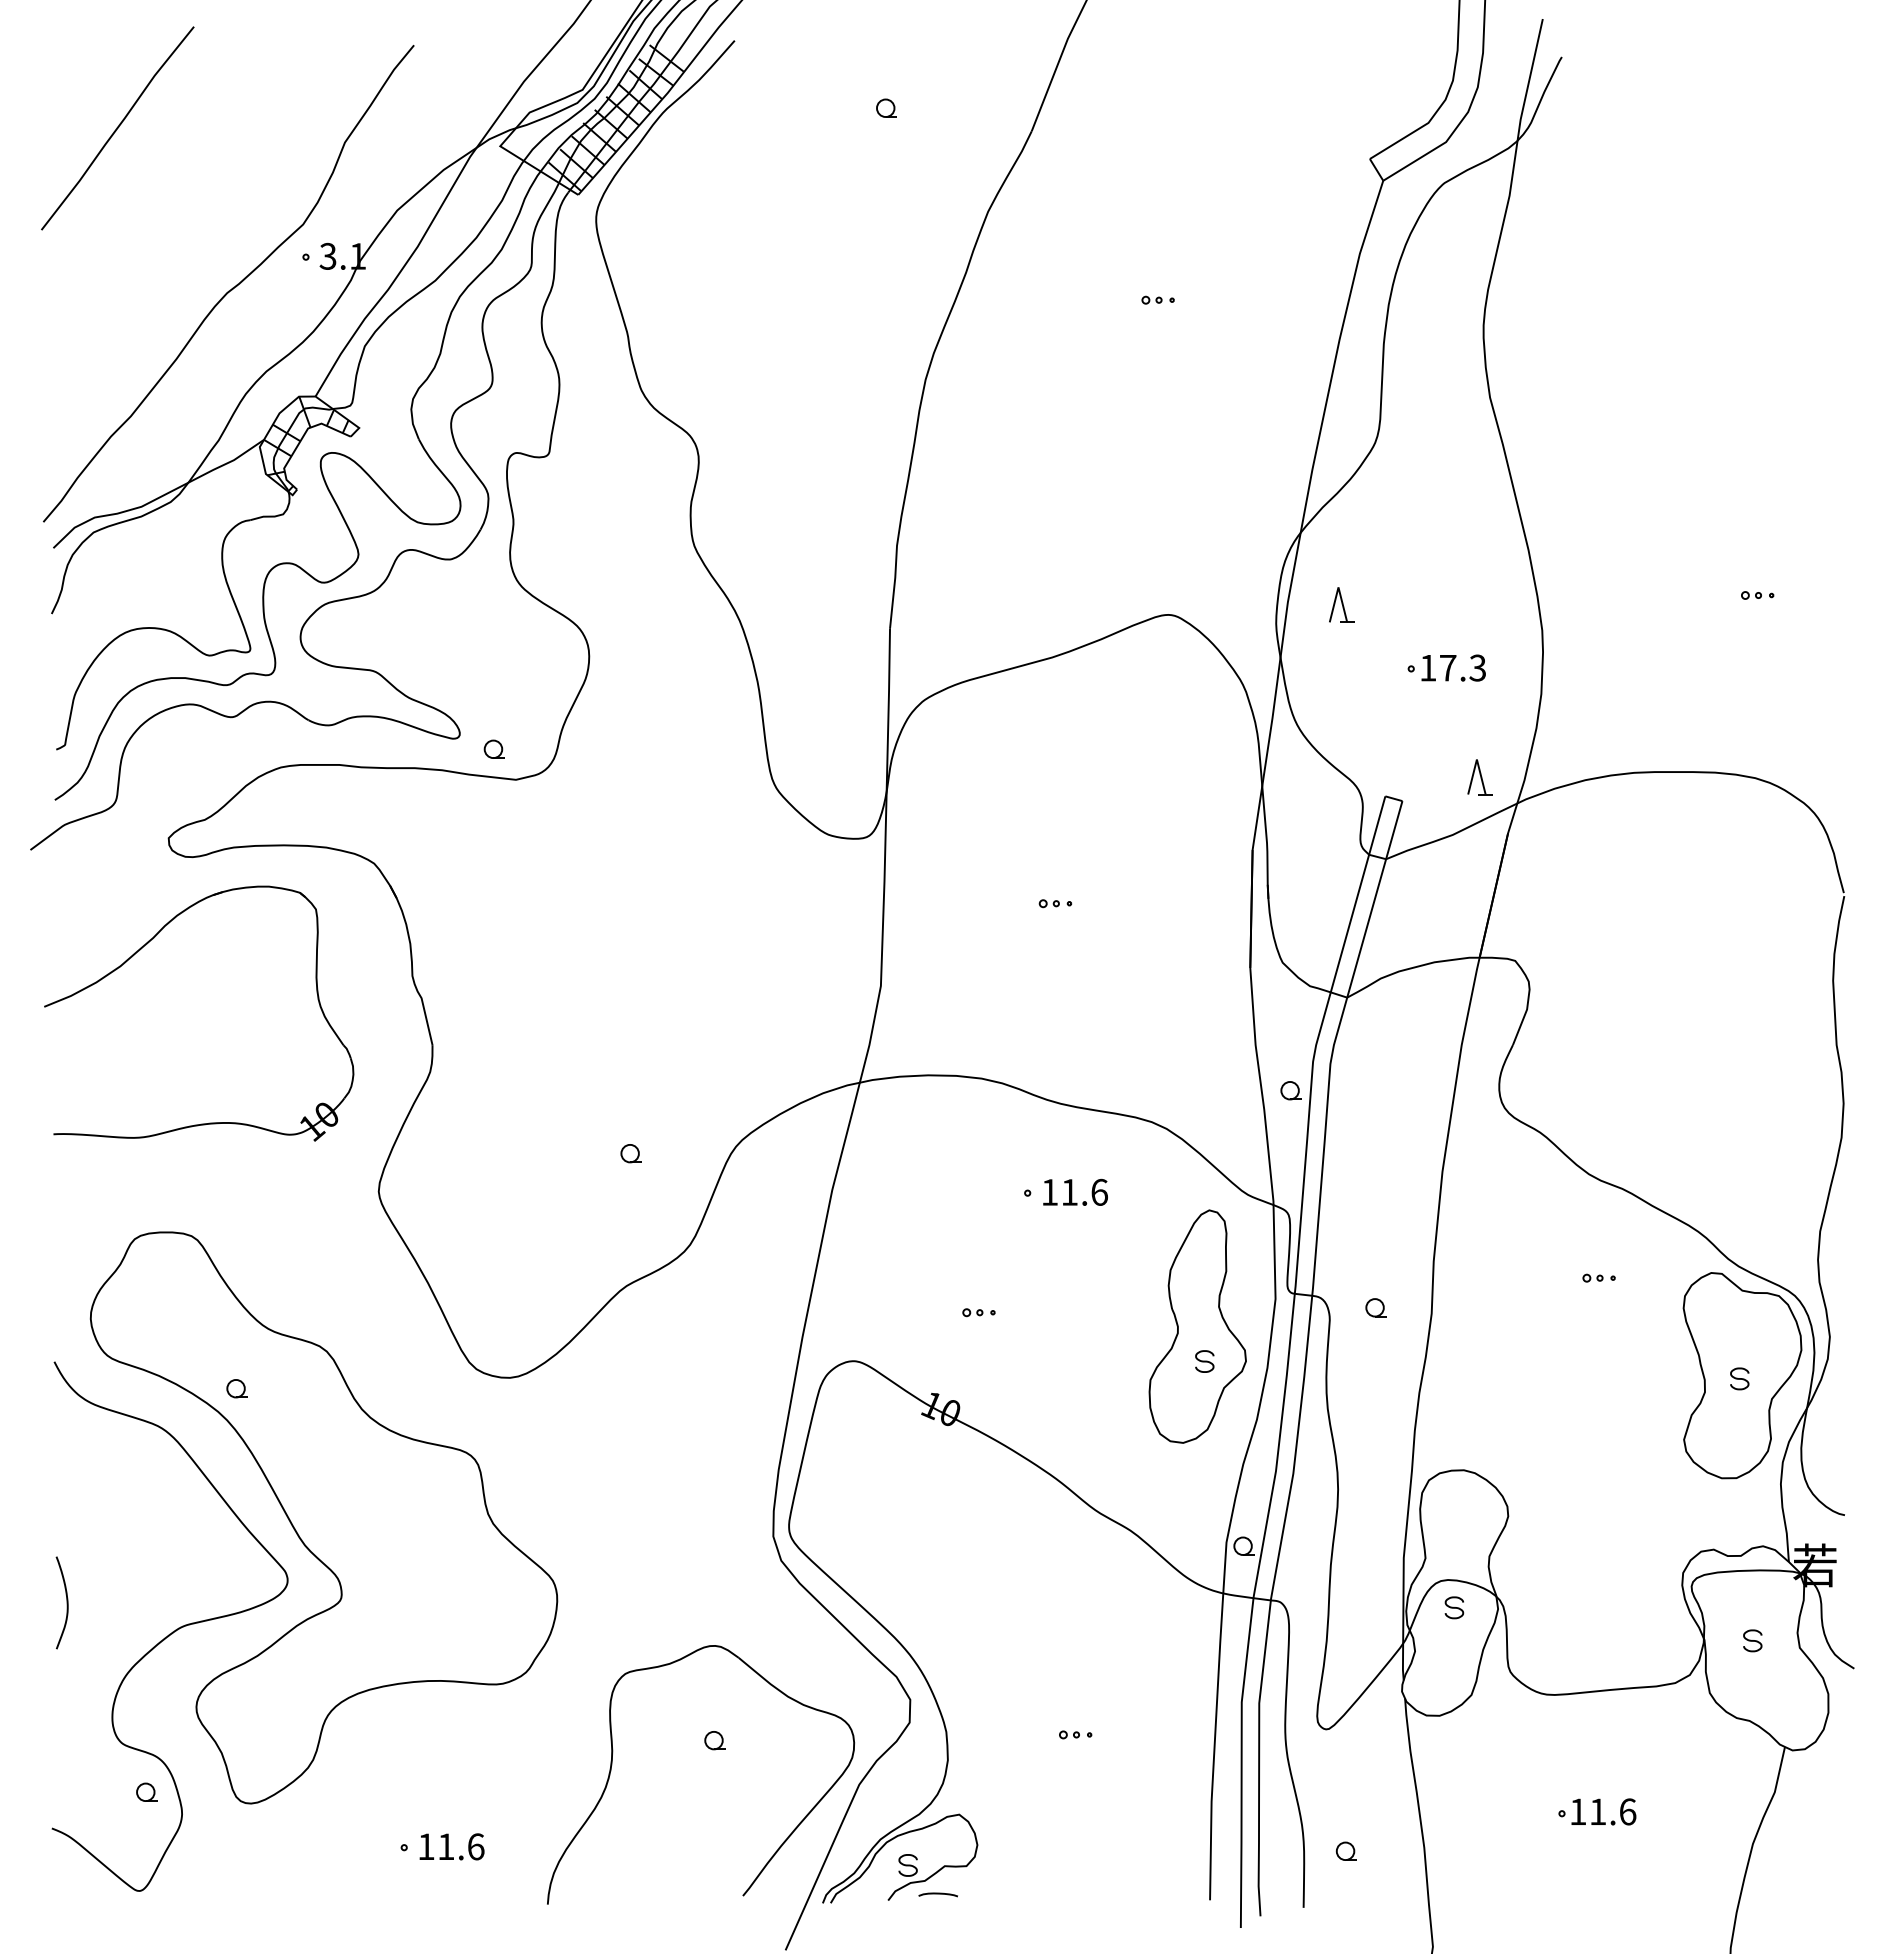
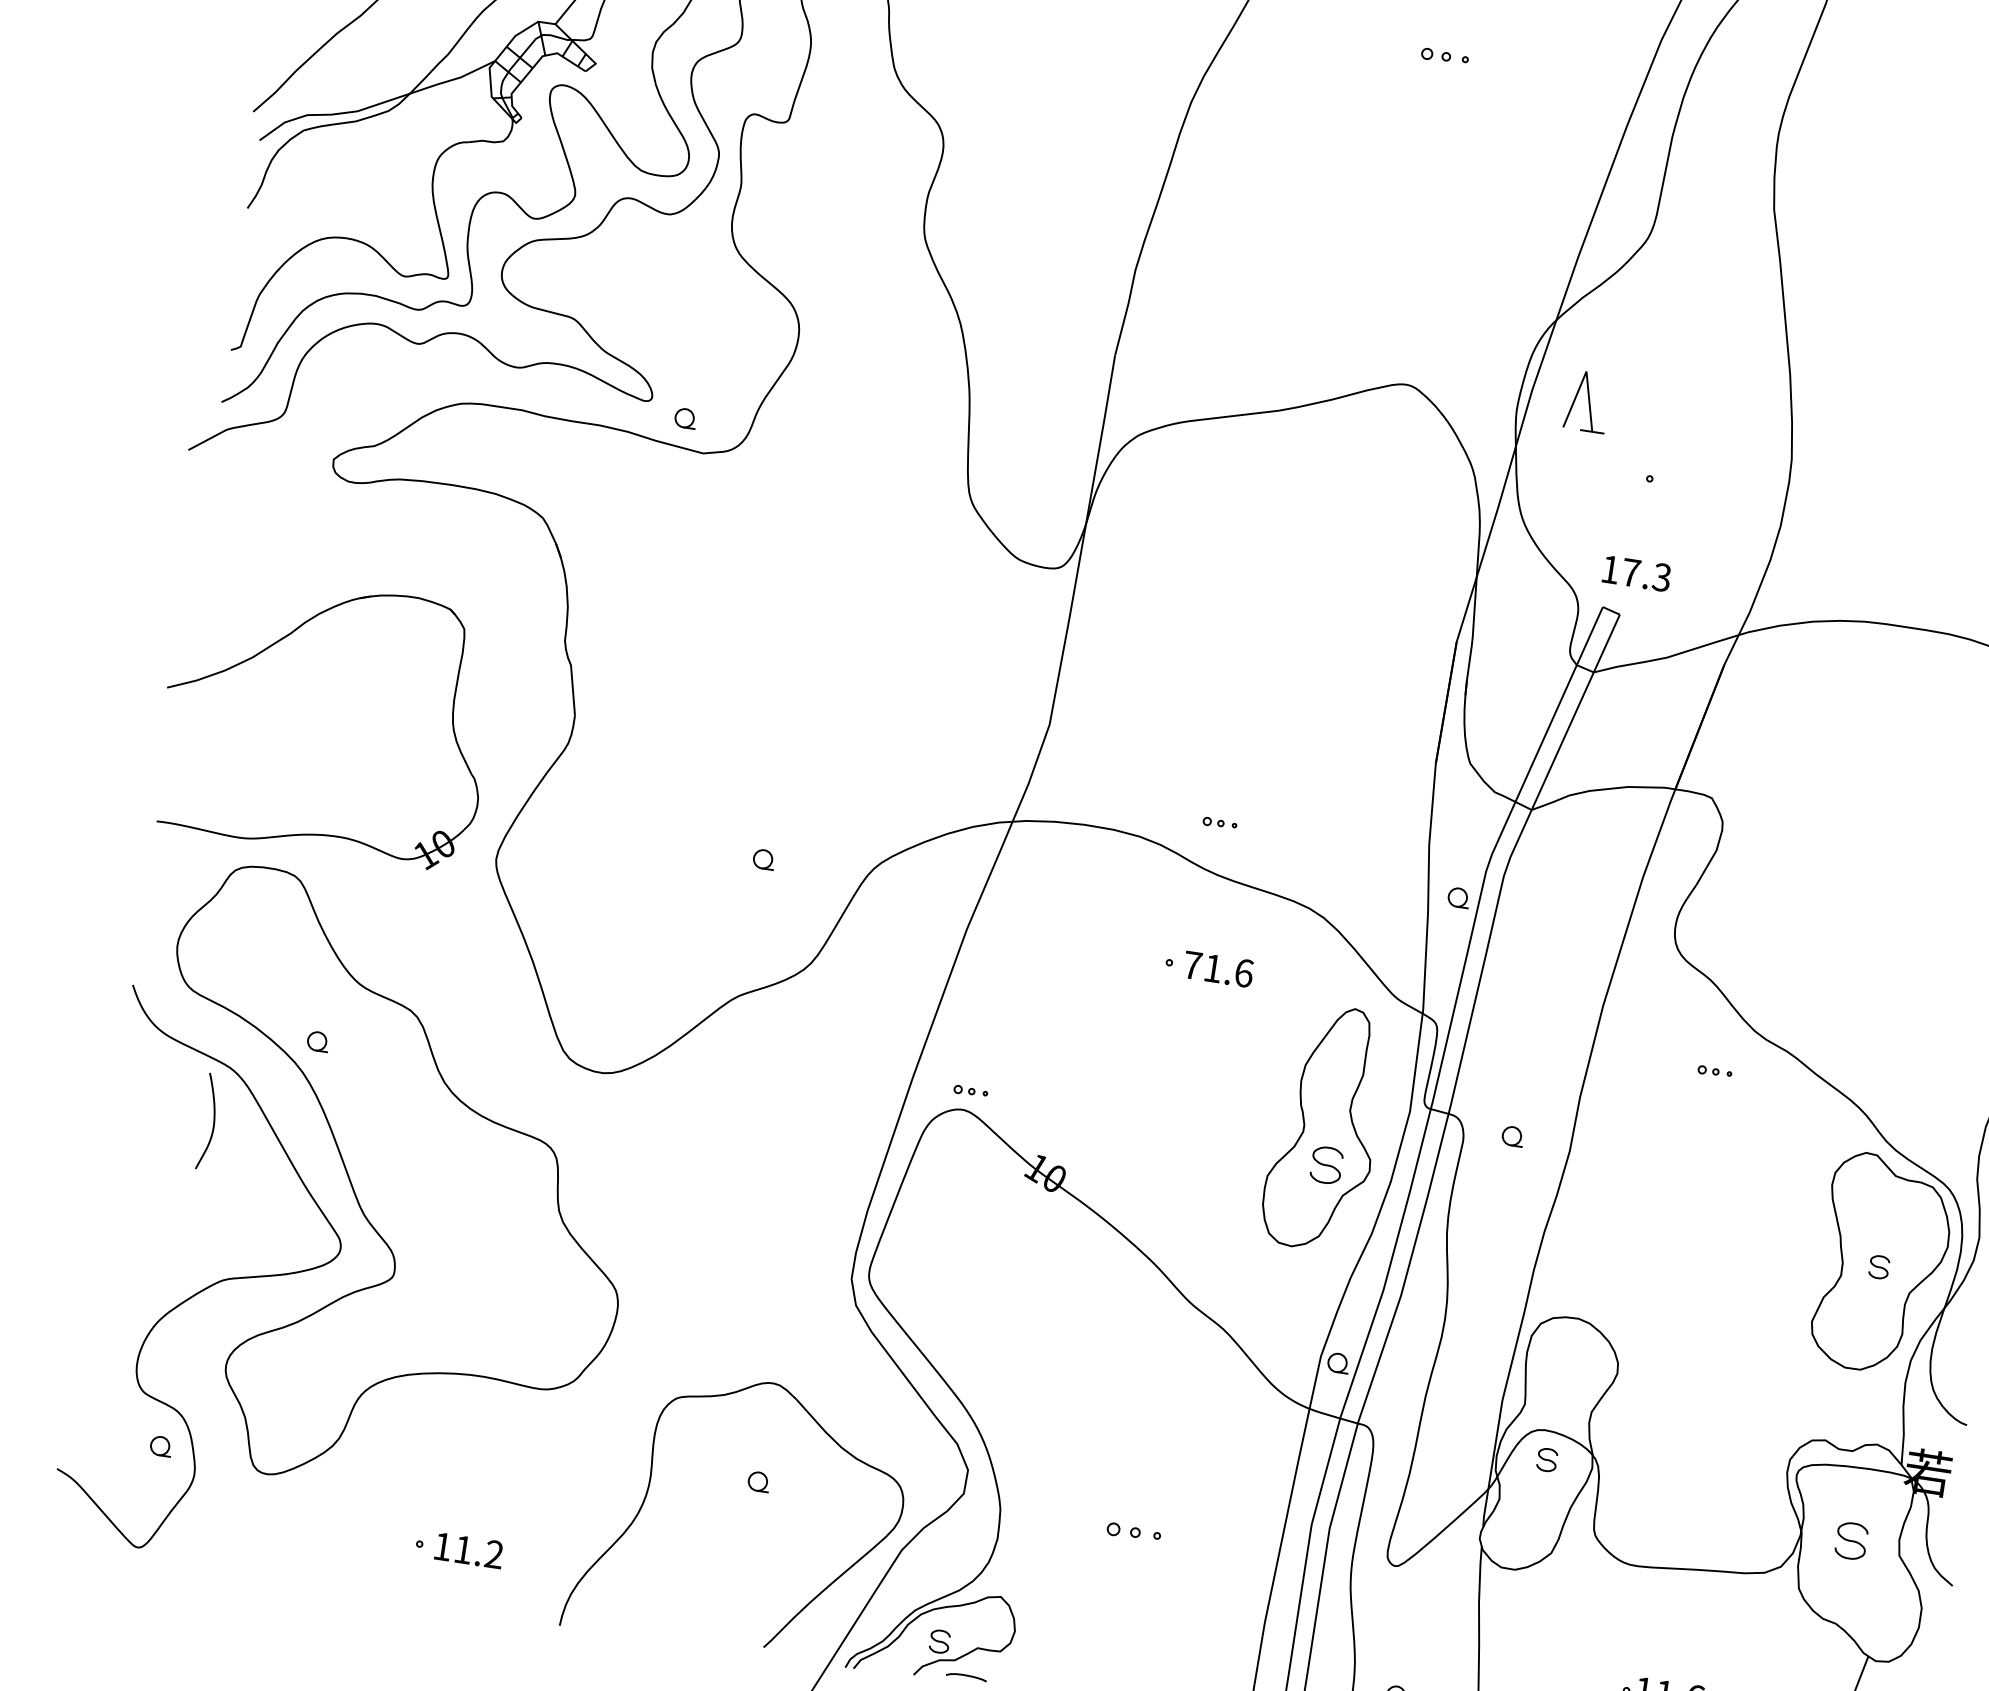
part: (1157, 299) -> (1444, 55), size x1.4
part: (1341, 604) -> (1587, 401), size x1.6
text: (1453, 667) -> (1636, 573), moved
part: (1479, 777) -> (1703, 602), removed
part: (1055, 903) -> (1220, 823), moved
part: (146, 945) -> (282, 640), moved
text: (1049, 1192) -> (1192, 965), 11.6 -> 71.6
part: (1598, 1277) -> (1714, 1070), moved
part: (978, 1312) -> (970, 1091), moved
part: (1204, 1361) -> (1326, 1165), size x1.6
curve: (66, 1602) -> (213, 1122), moved
part: (1752, 1640) -> (1851, 1540), size x1.6
part: (1075, 1734) -> (1134, 1532), size x1.6
text: (475, 1846) -> (493, 1554), 11.6 -> 11.2

